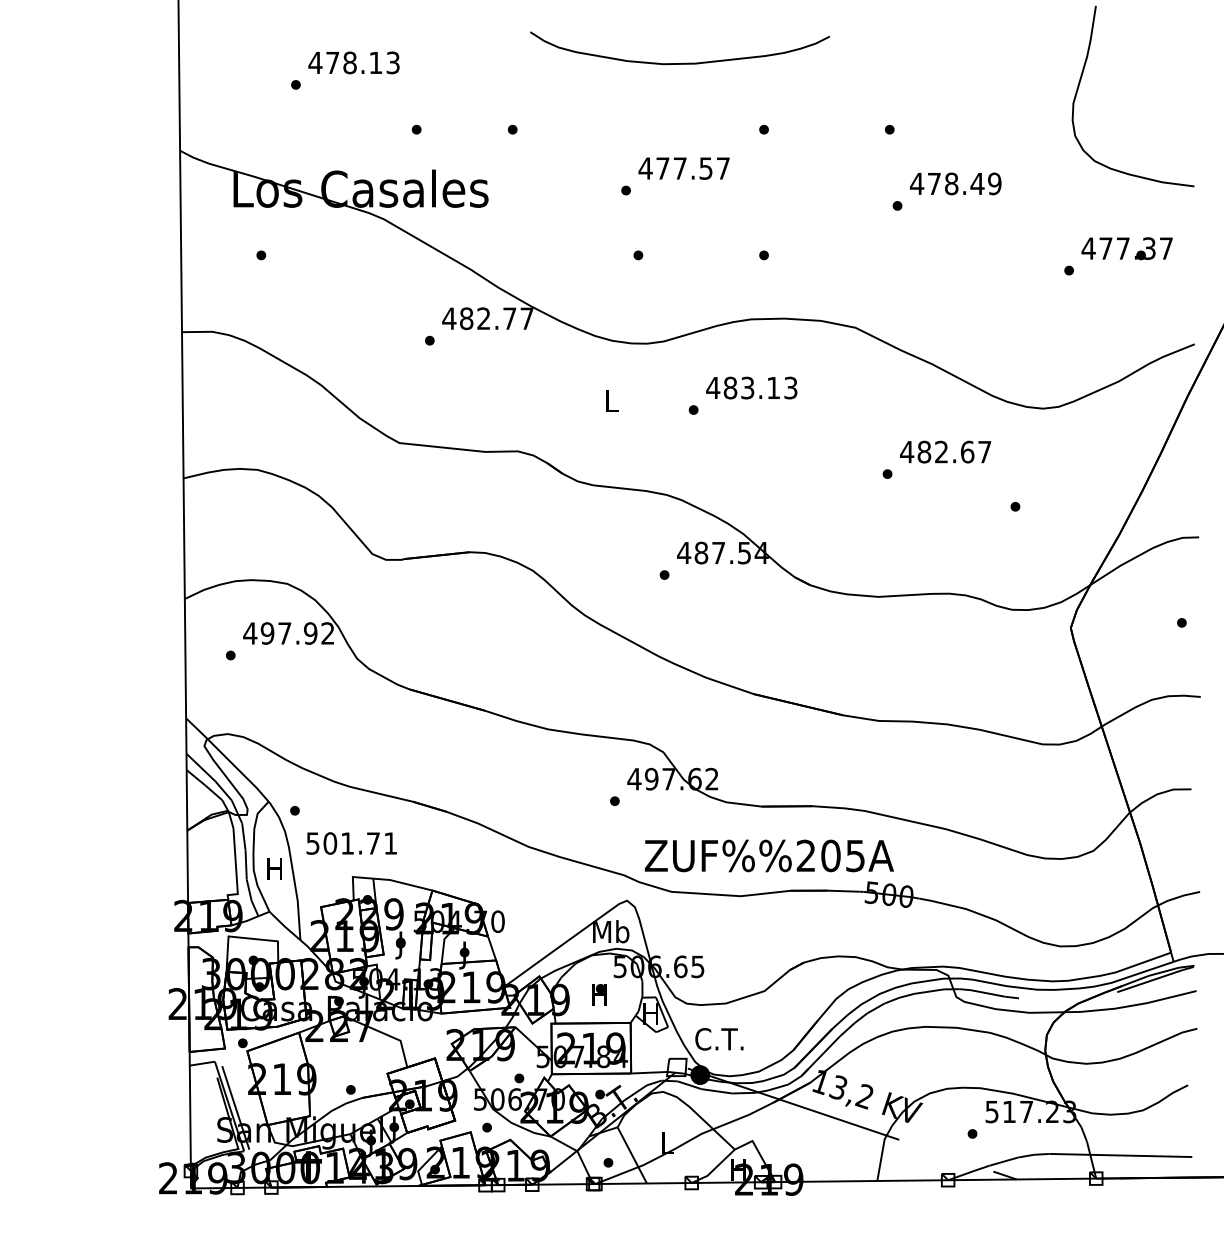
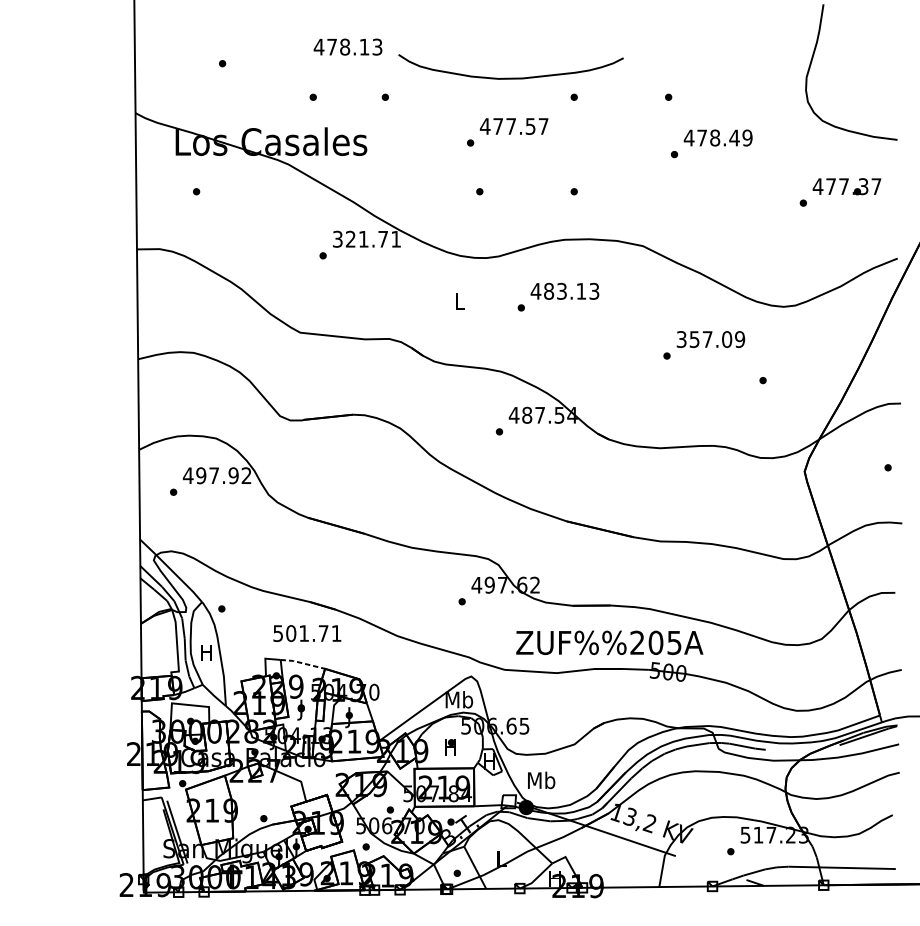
text: (353, 62) -> (347, 46), moved
curve: (684, 62) -> (514, 77), moved
text: (487, 318) -> (366, 239), 482.77 -> 321.71
text: (945, 451) -> (710, 339), 482.67 -> 357.09
text: (351, 843) -> (307, 633), moved
text: (768, 855) -> (609, 642), moved
line: (402, 883) -> (302, 663), solid -> dashed
text: (719, 1038) -> (540, 780), C.T. -> Mb

